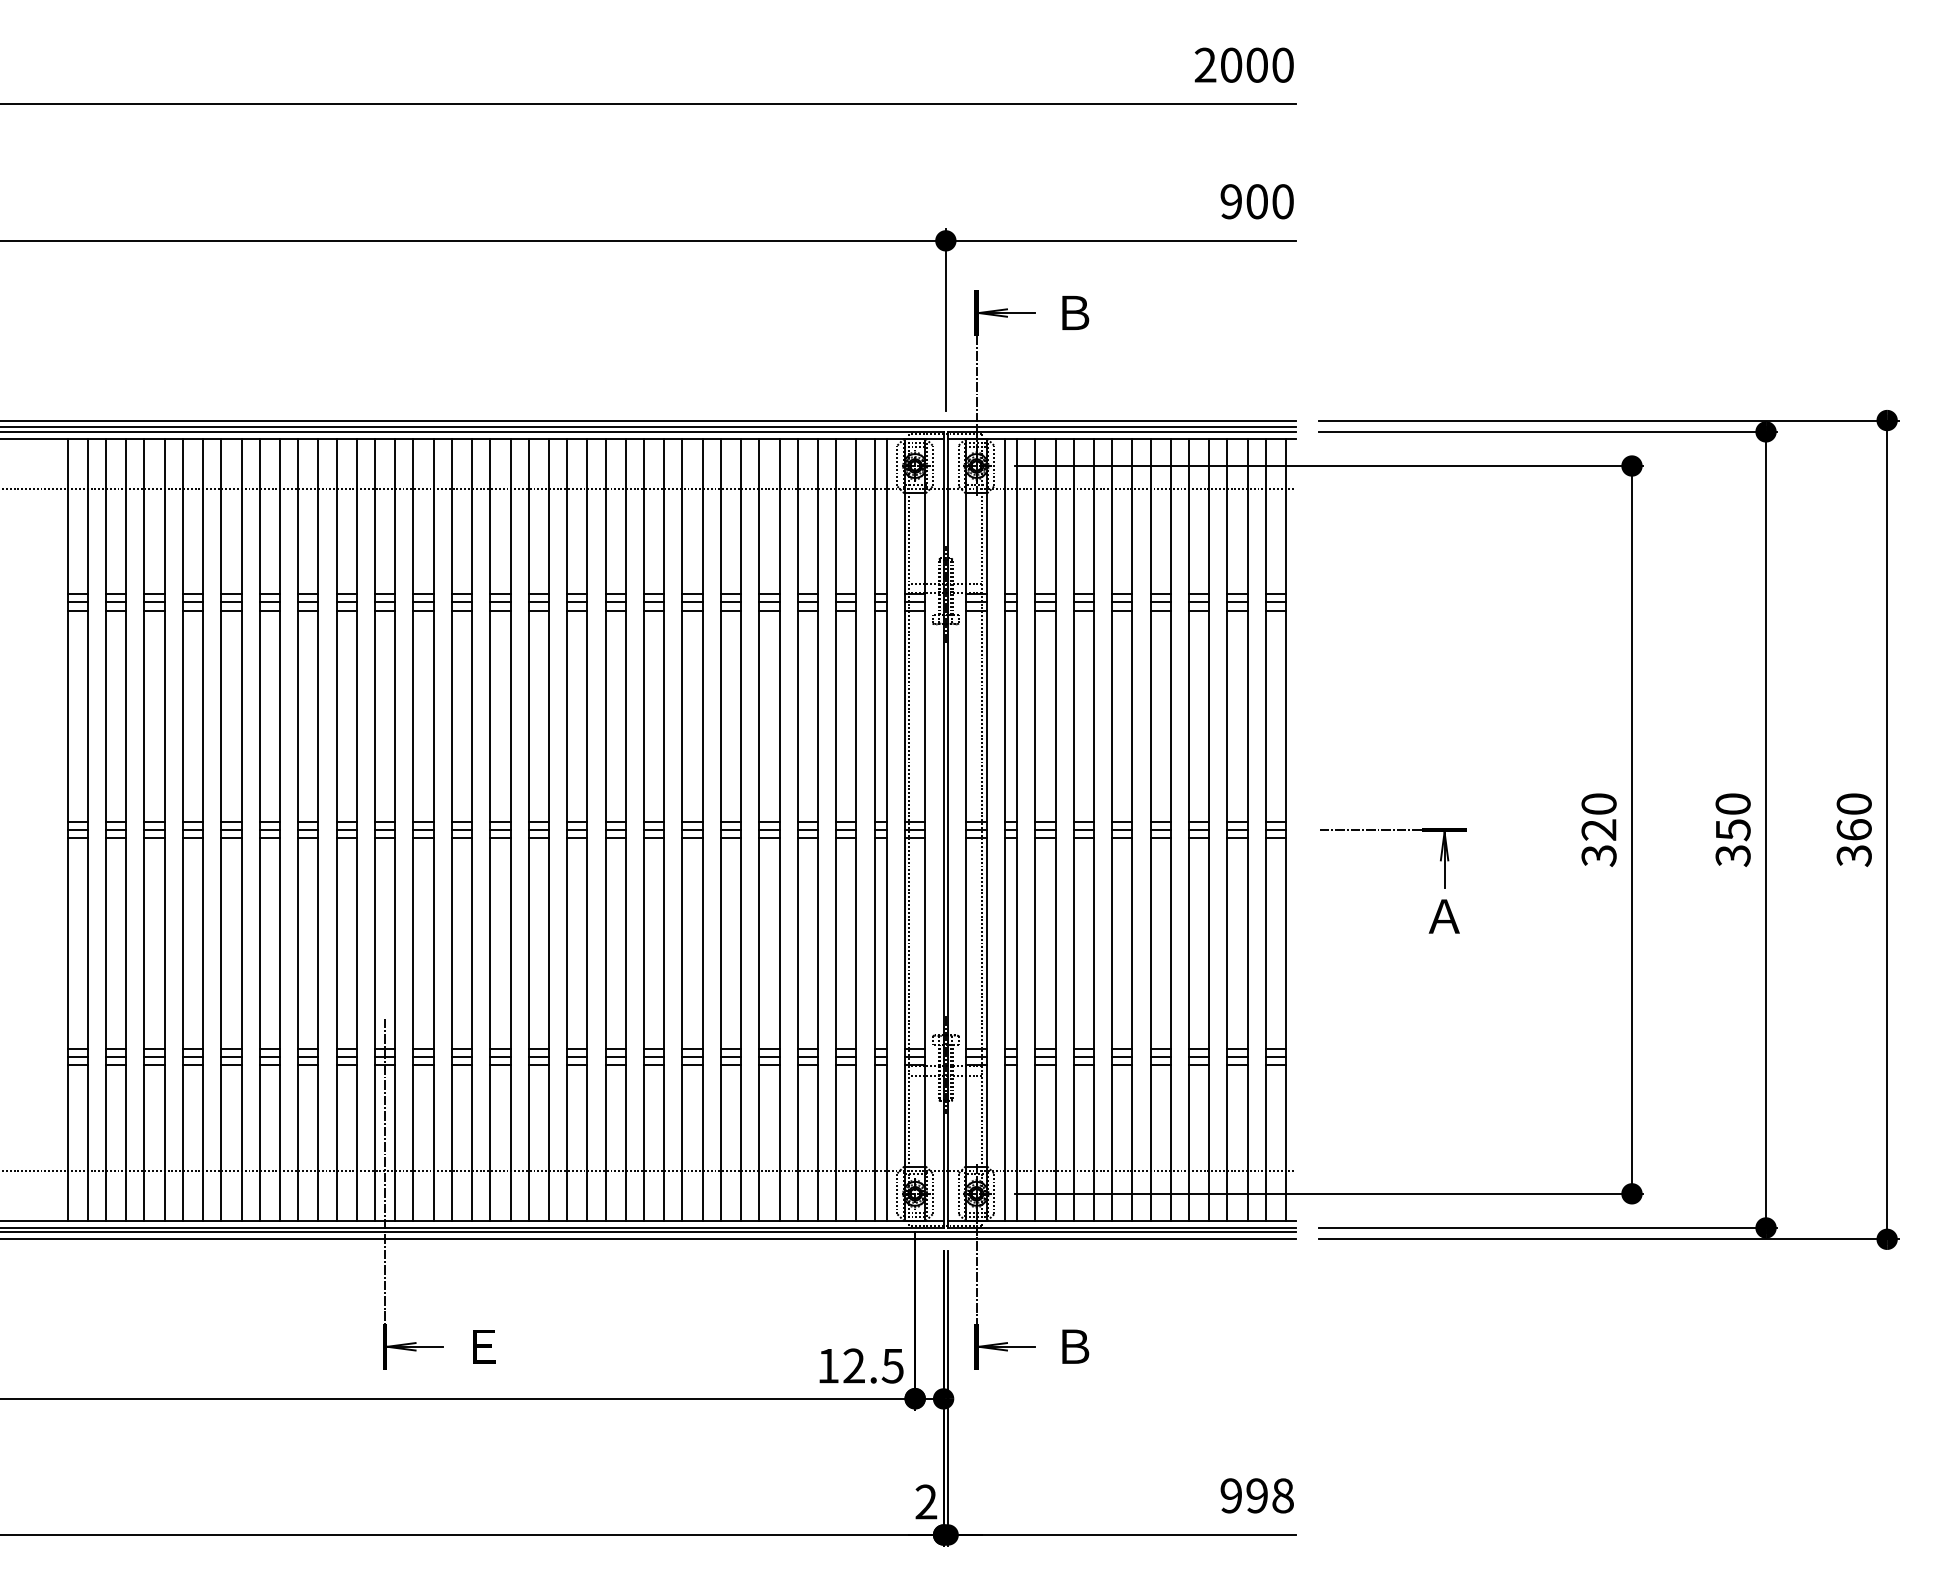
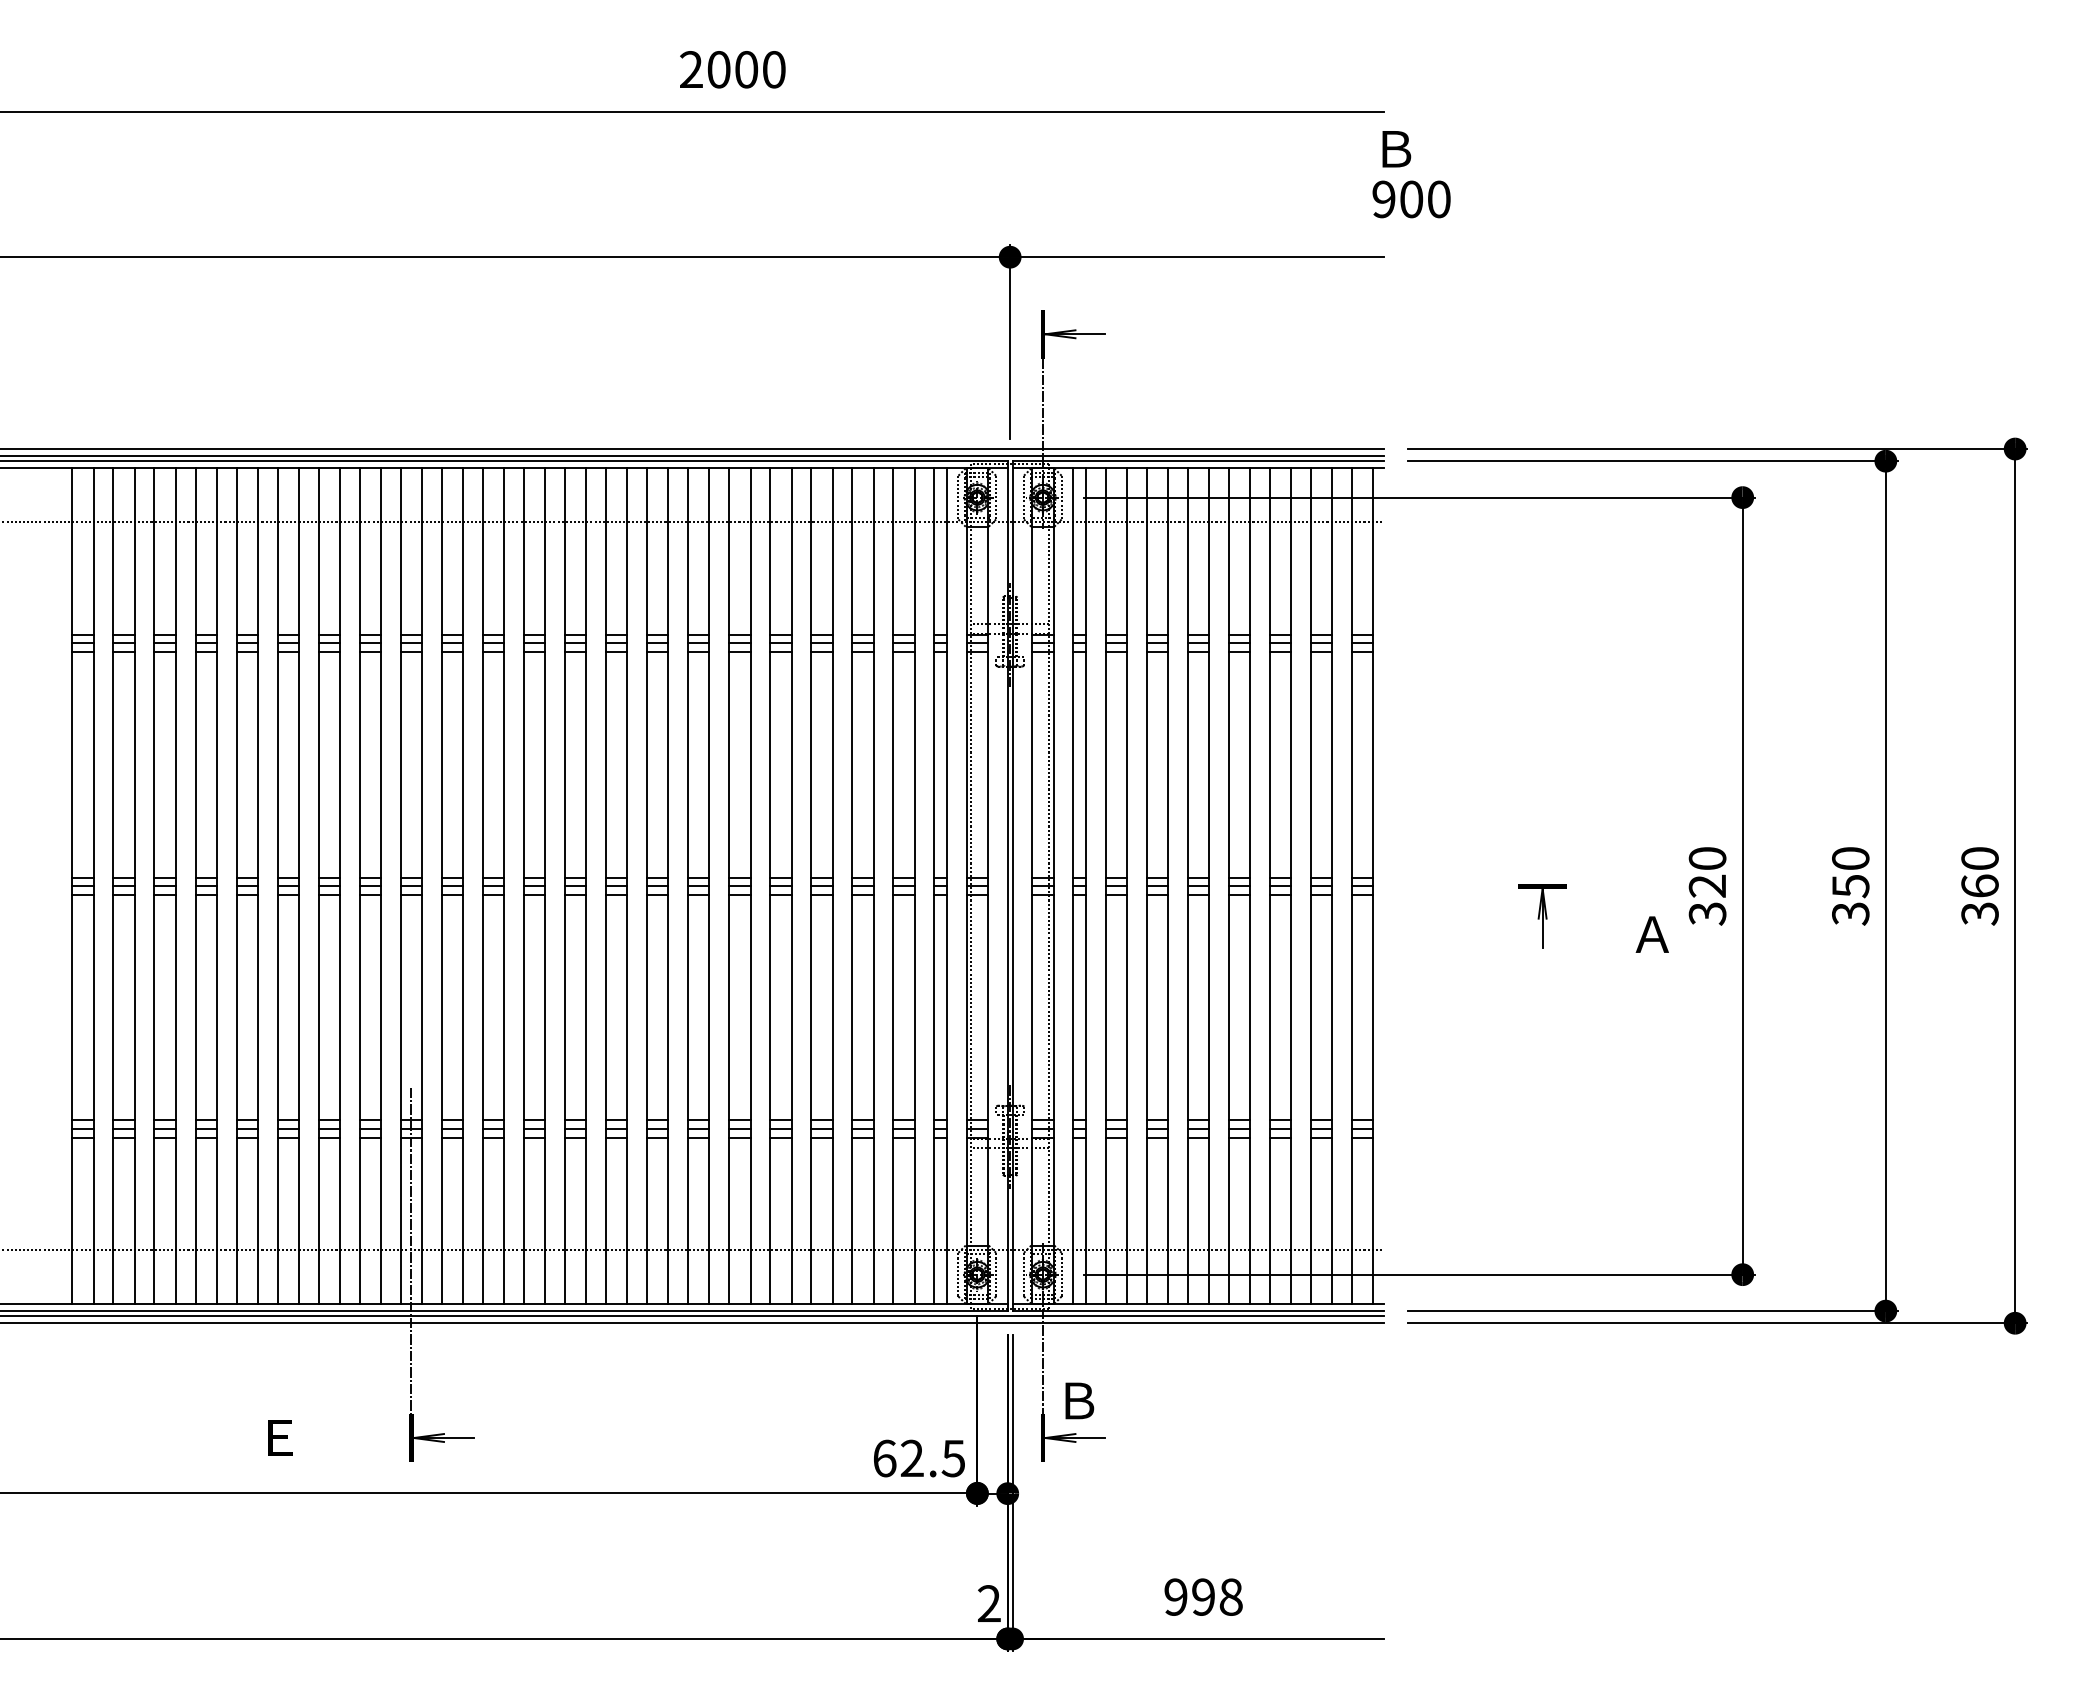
text: (1244, 65) -> (732, 69), moved
text: (1257, 201) -> (1411, 199), moved
text: (1075, 313) -> (1396, 149), moved
line: (1370, 830) -> (1463, 886), removed
text: (1443, 916) -> (1651, 934), moved
text: (484, 1346) -> (280, 1437), moved
text: (1075, 1346) -> (1079, 1400), moved
text: (829, 1365) -> (885, 1458), 12.5 -> 62.5
text: (1257, 1495) -> (1203, 1596), moved

